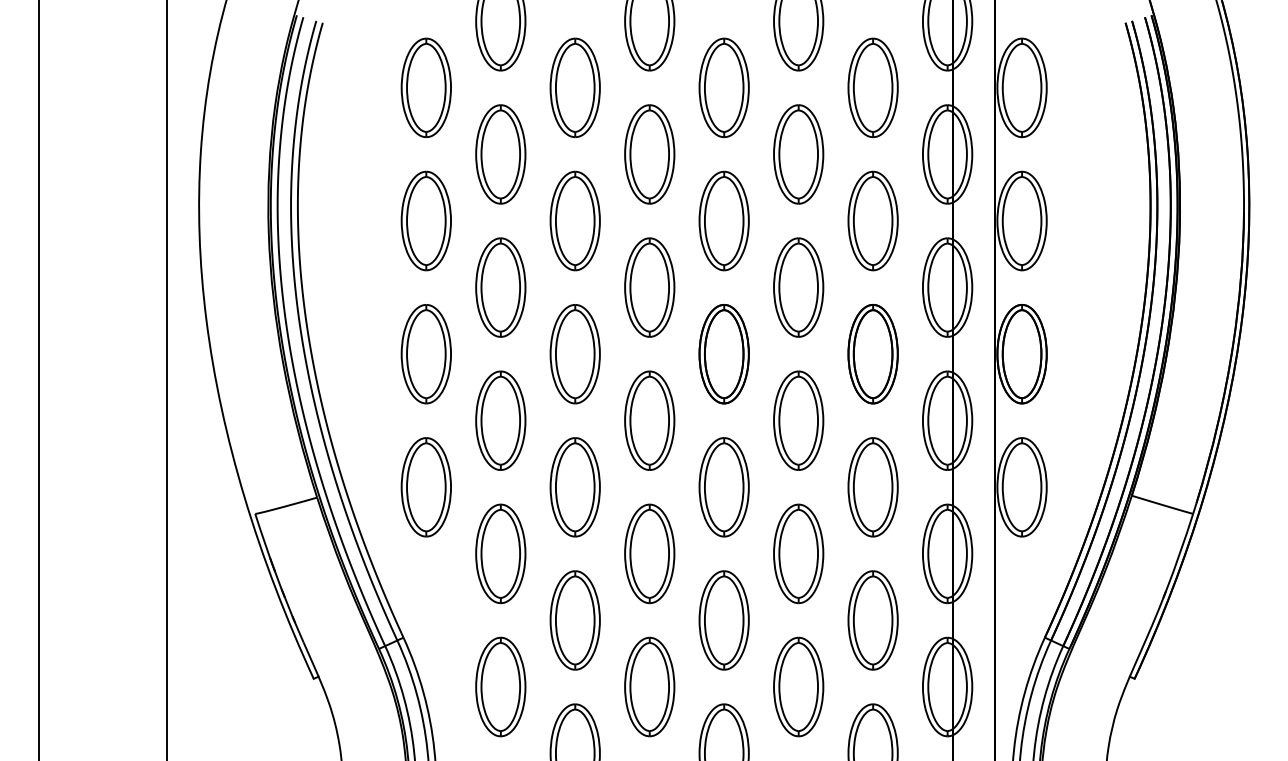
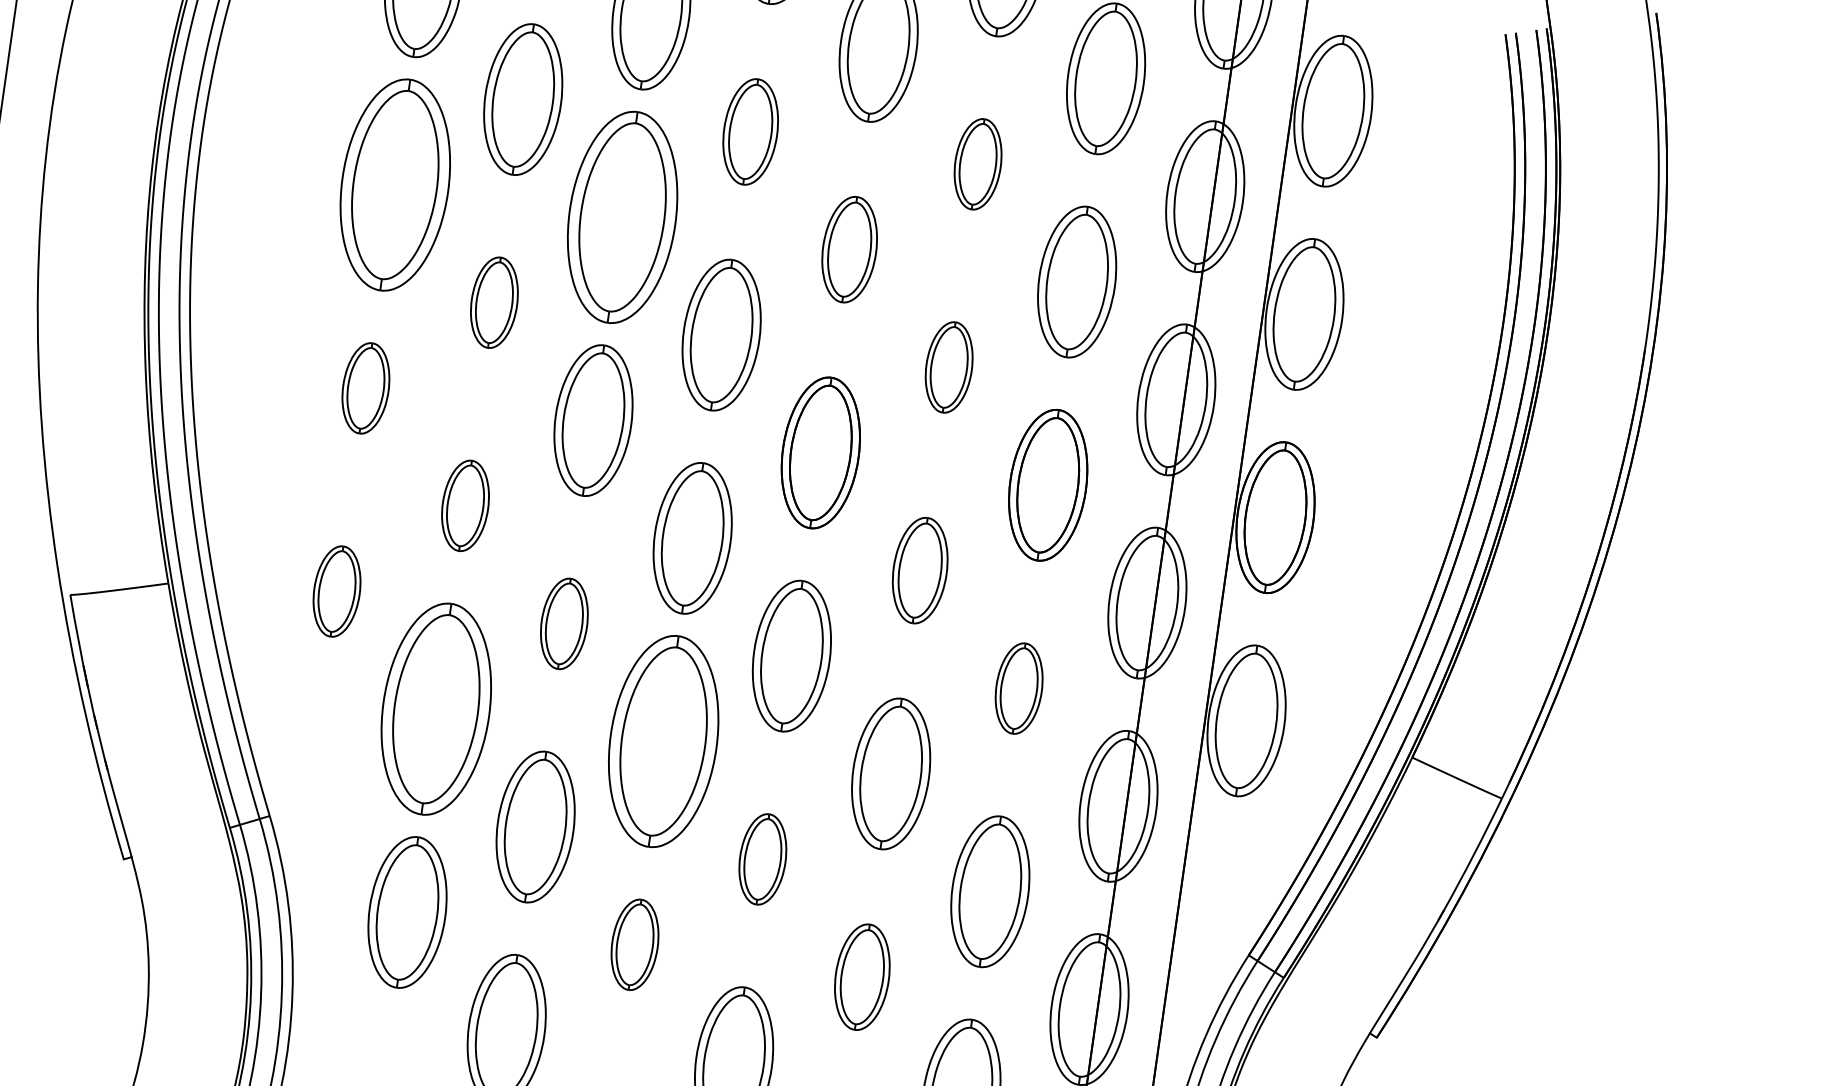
part: (649, 154) -> (750, 131), size x0.7
part: (798, 154) -> (977, 164), size x0.6
part: (425, 220) -> (393, 184), size x1.4
part: (574, 220) -> (621, 216), size x1.4
part: (723, 220) -> (848, 248), size x0.7
part: (500, 287) -> (493, 302), size x0.6
part: (798, 287) -> (948, 367), size x0.6
part: (425, 354) -> (364, 388), size x0.6
part: (500, 420) -> (464, 505), size x0.6
part: (798, 420) -> (919, 570), size x0.7
part: (425, 487) -> (335, 591), size x0.6
part: (574, 487) -> (563, 623), size x0.6
part: (872, 487) -> (1018, 688), size x0.6
part: (500, 553) -> (436, 708), size x1.4
part: (649, 553) -> (663, 740), size x1.4
part: (723, 620) -> (761, 859), size x0.6
part: (649, 686) -> (634, 943), size x0.6
part: (798, 686) -> (862, 976), size x0.7

